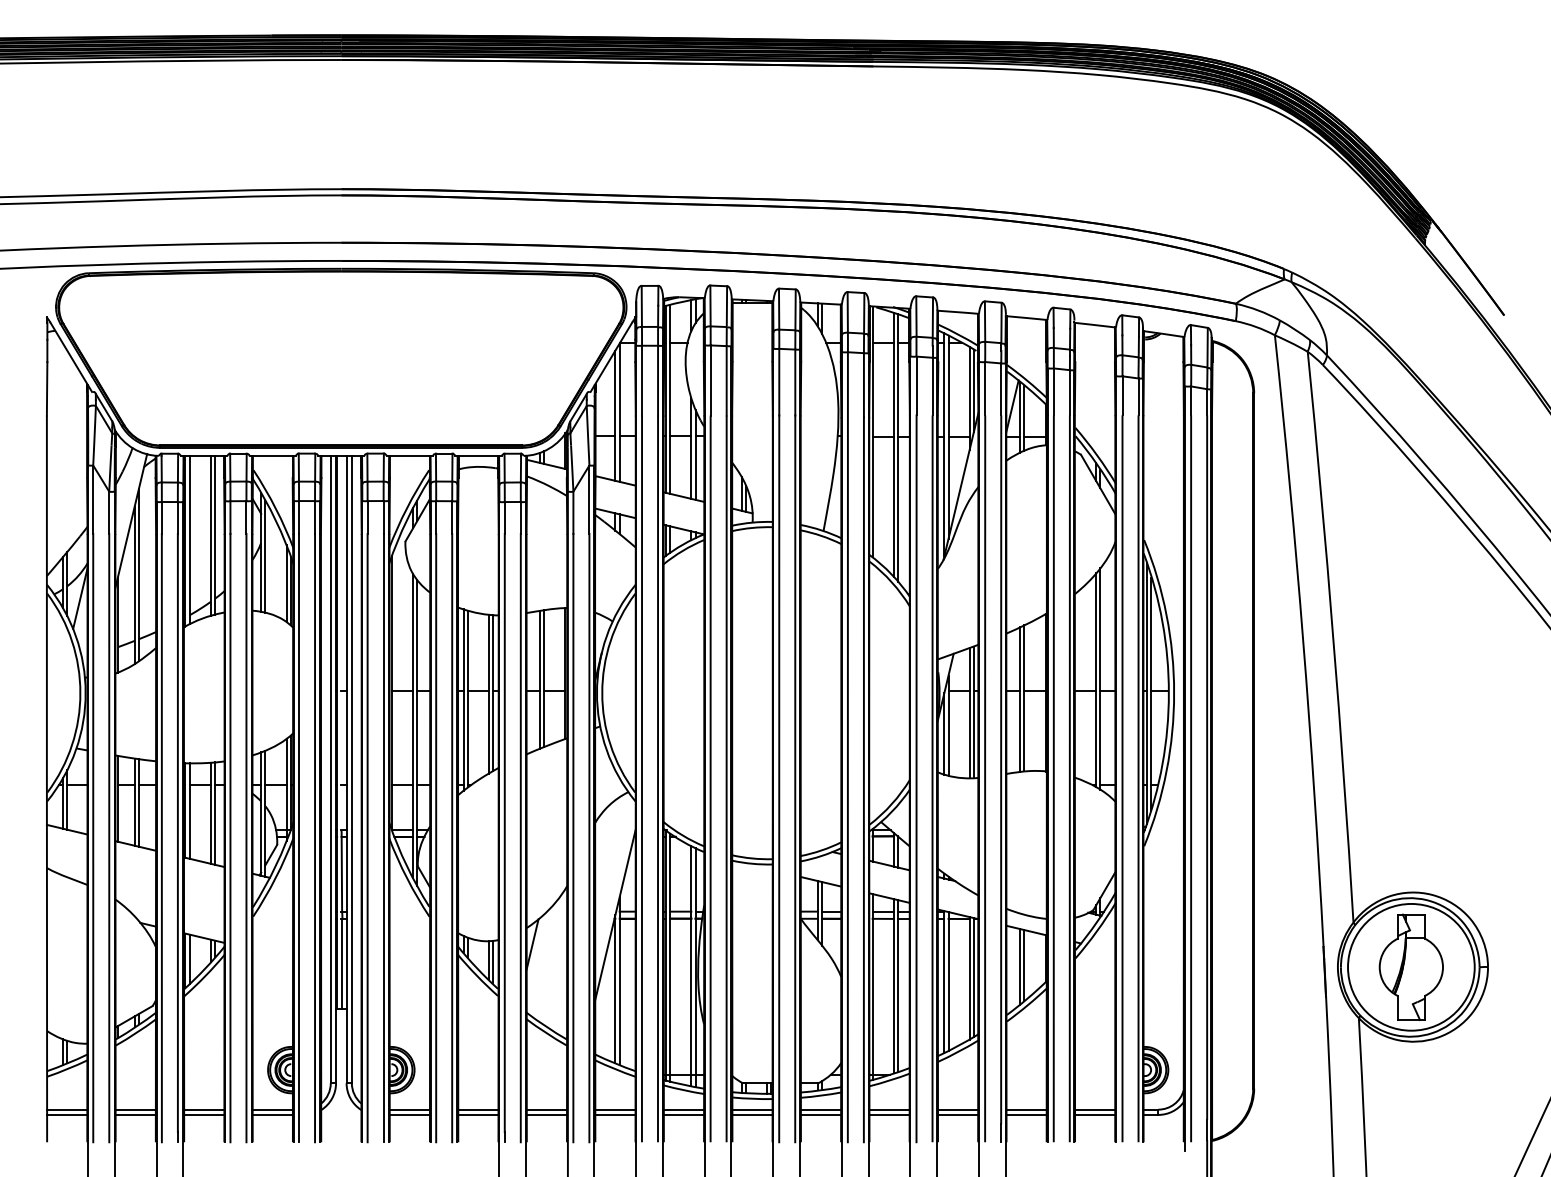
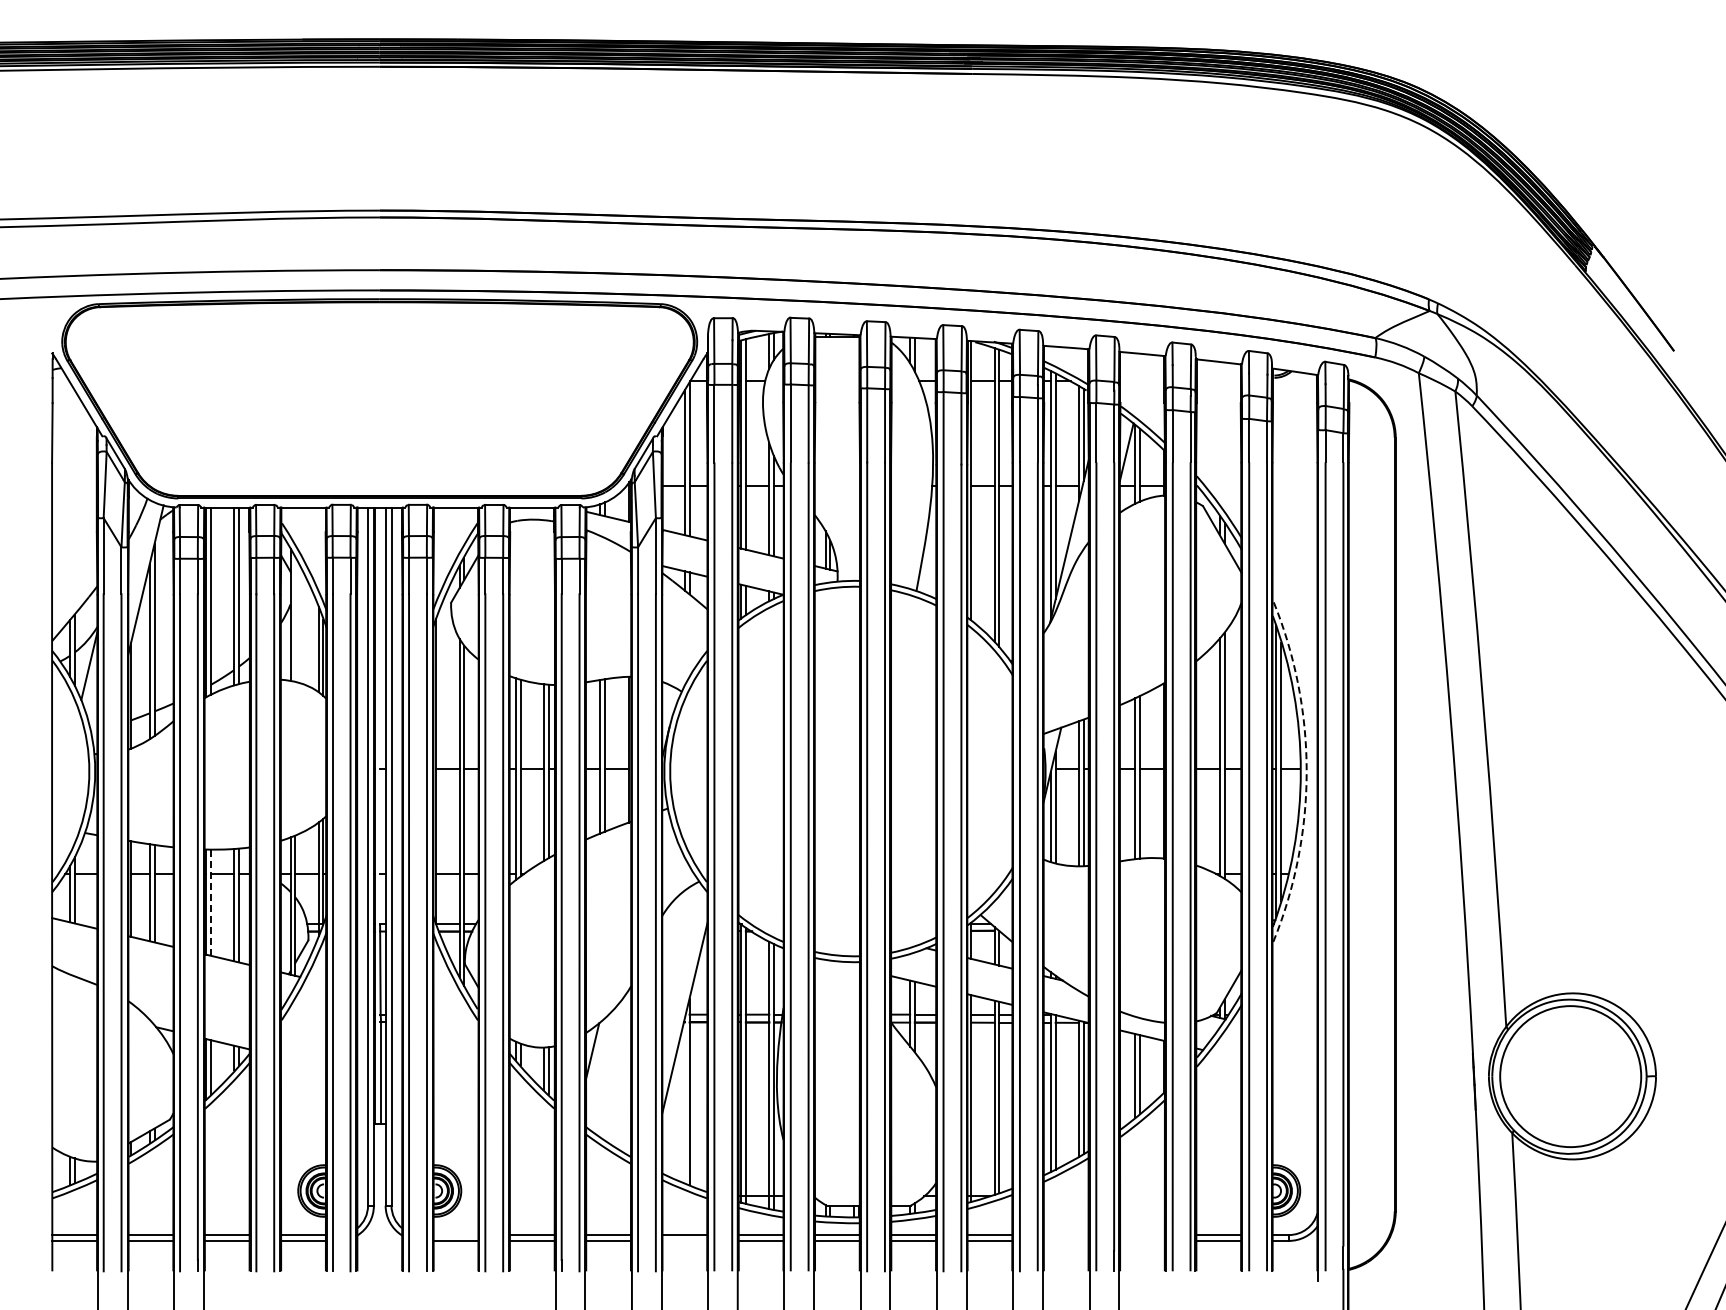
line: (265, 556) -> (295, 619), removed
arc: (1173, 693) -> (1306, 771), solid -> dashed
line: (189, 811) -> (210, 903), solid -> dashed
part: (1411, 967) -> (1570, 1076), removed
line: (615, 988) -> (684, 1100), removed
line: (409, 1110) -> (455, 1235), removed
line: (957, 1110) -> (1065, 1235), removed
line: (1026, 1110) -> (1142, 1235), removed
line: (615, 1114) -> (684, 1240), removed
line: (957, 1114) -> (1065, 1240), removed
line: (1026, 1114) -> (1142, 1240), removed

